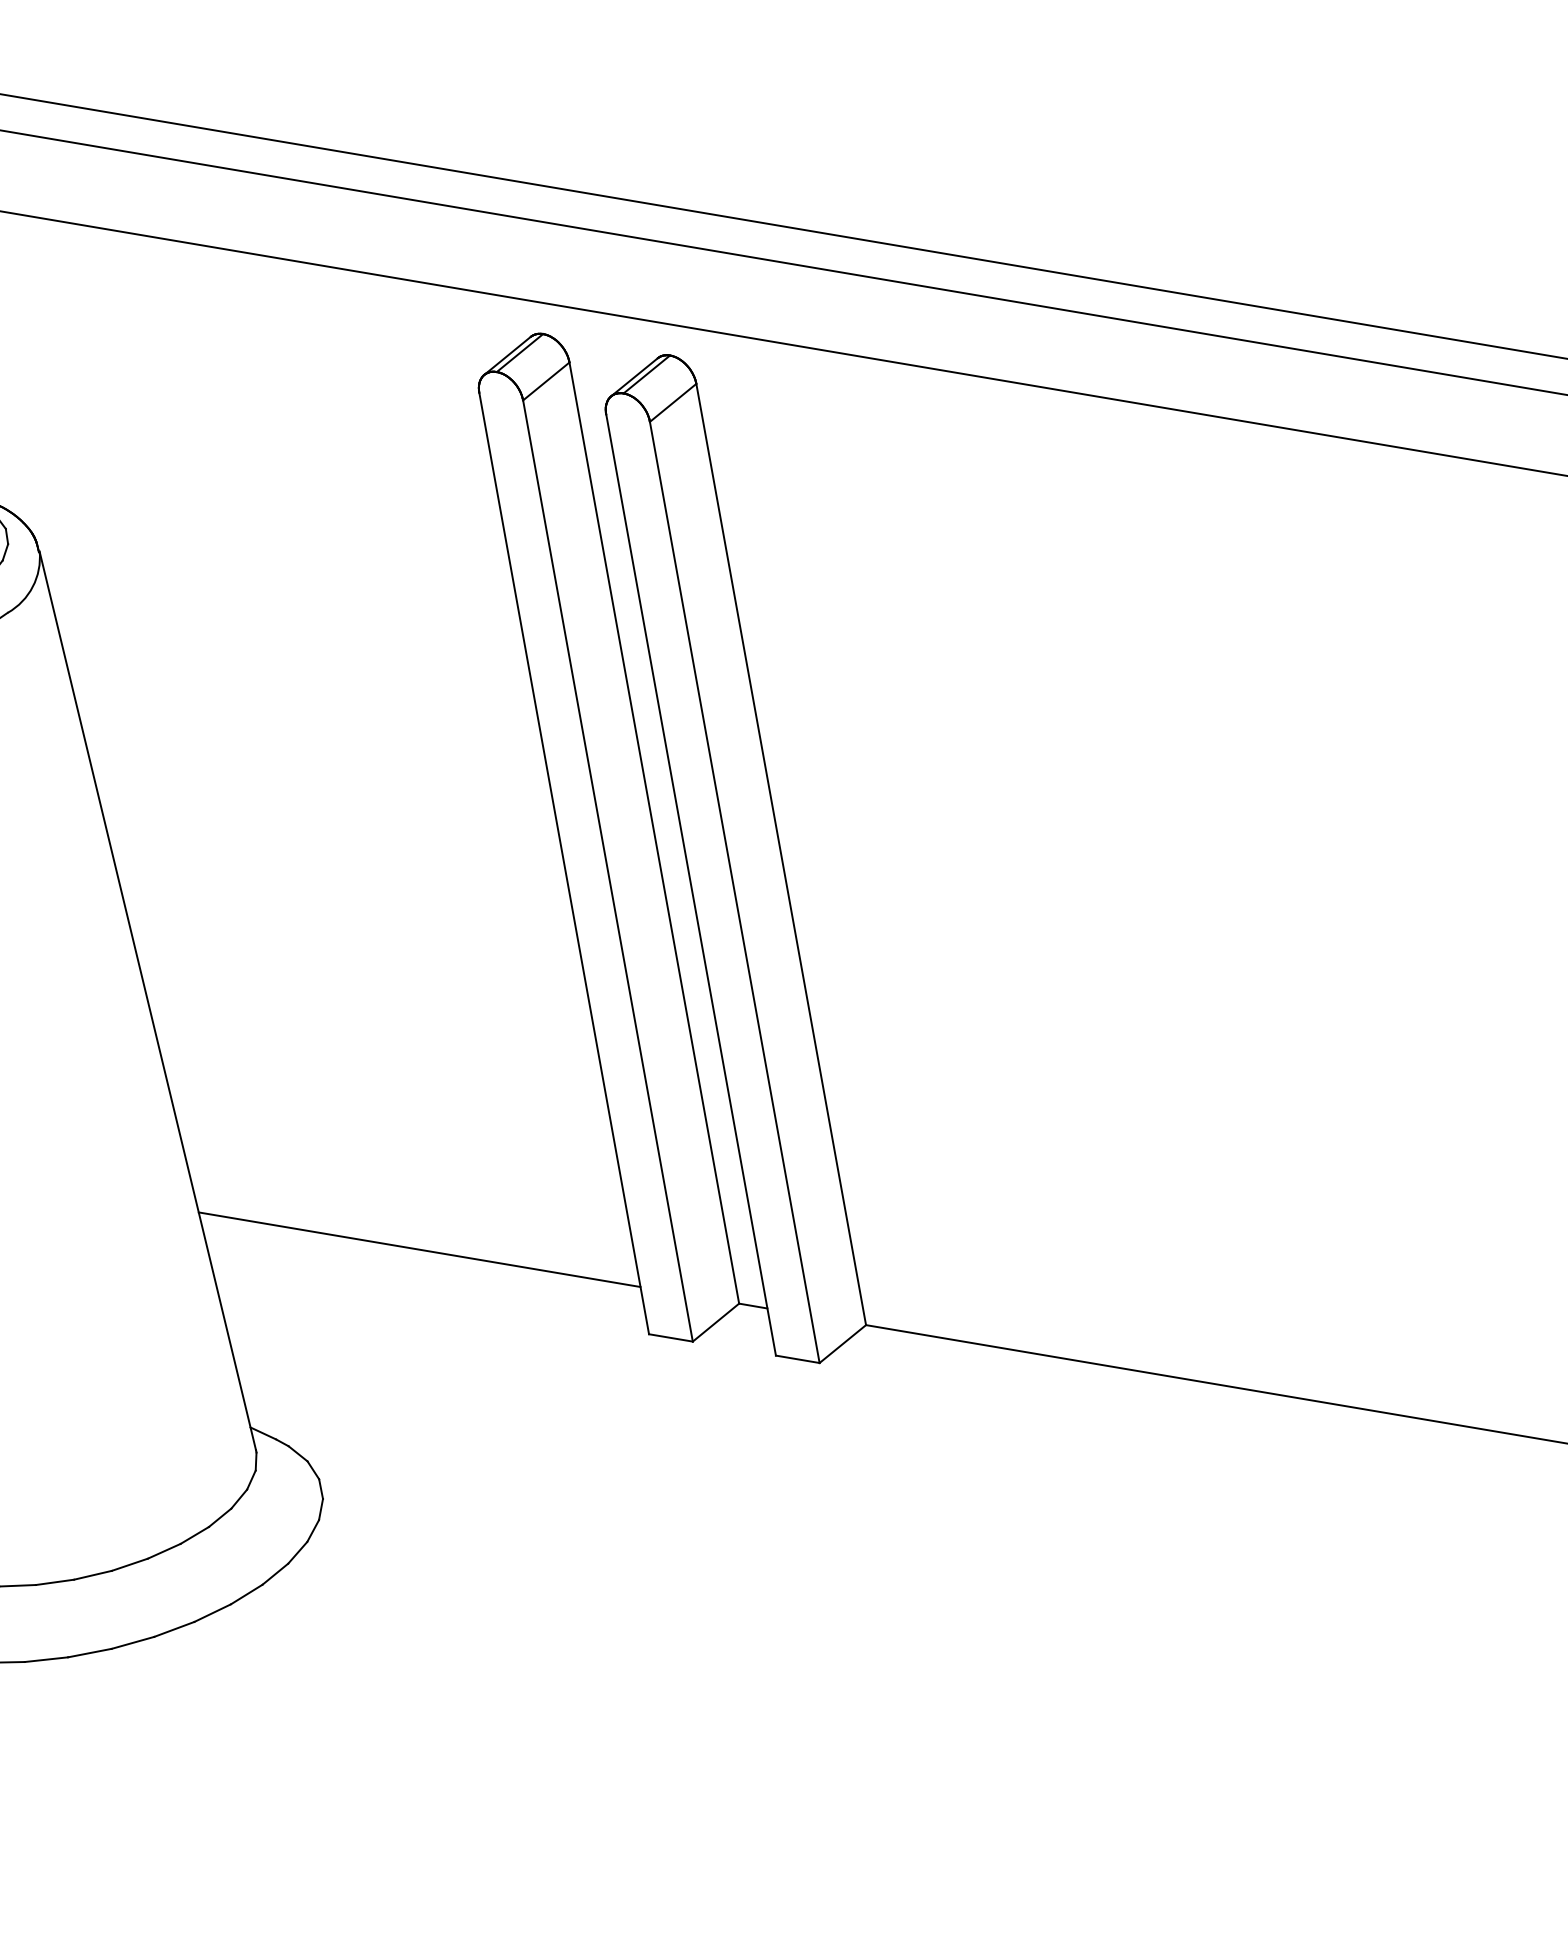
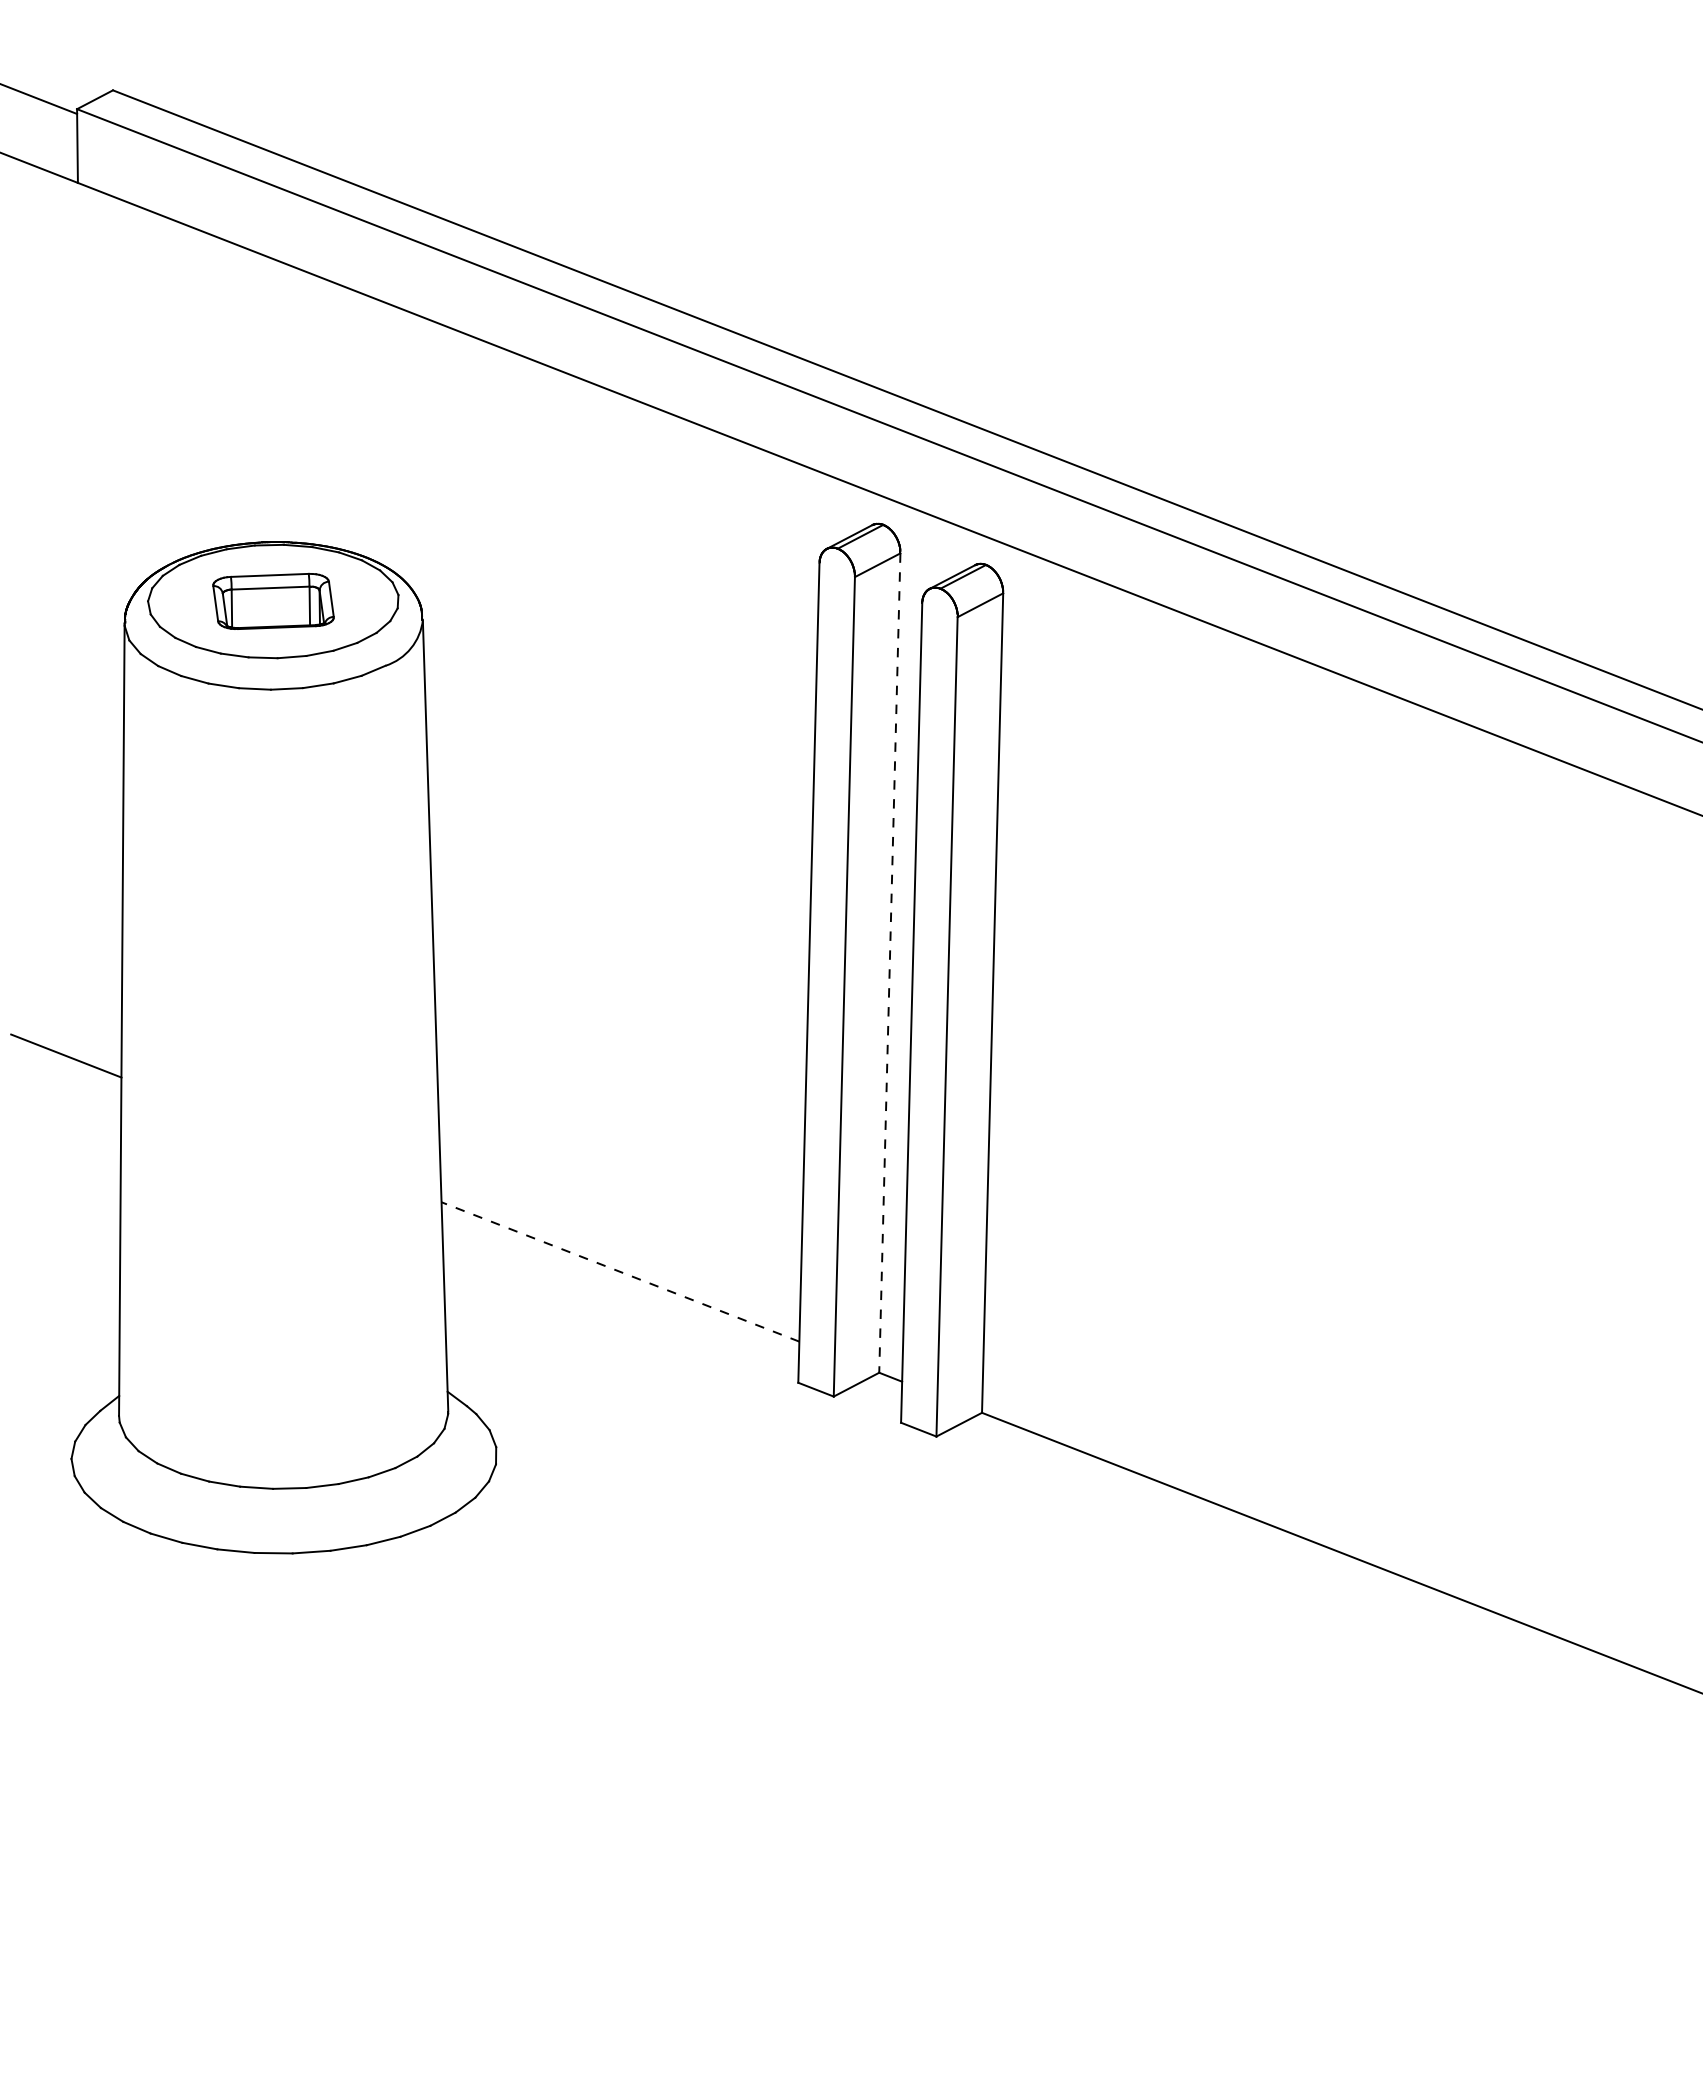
line: (654, 833) -> (889, 963), solid -> dashed
line: (419, 1249) -> (620, 1271), solid -> dashed

